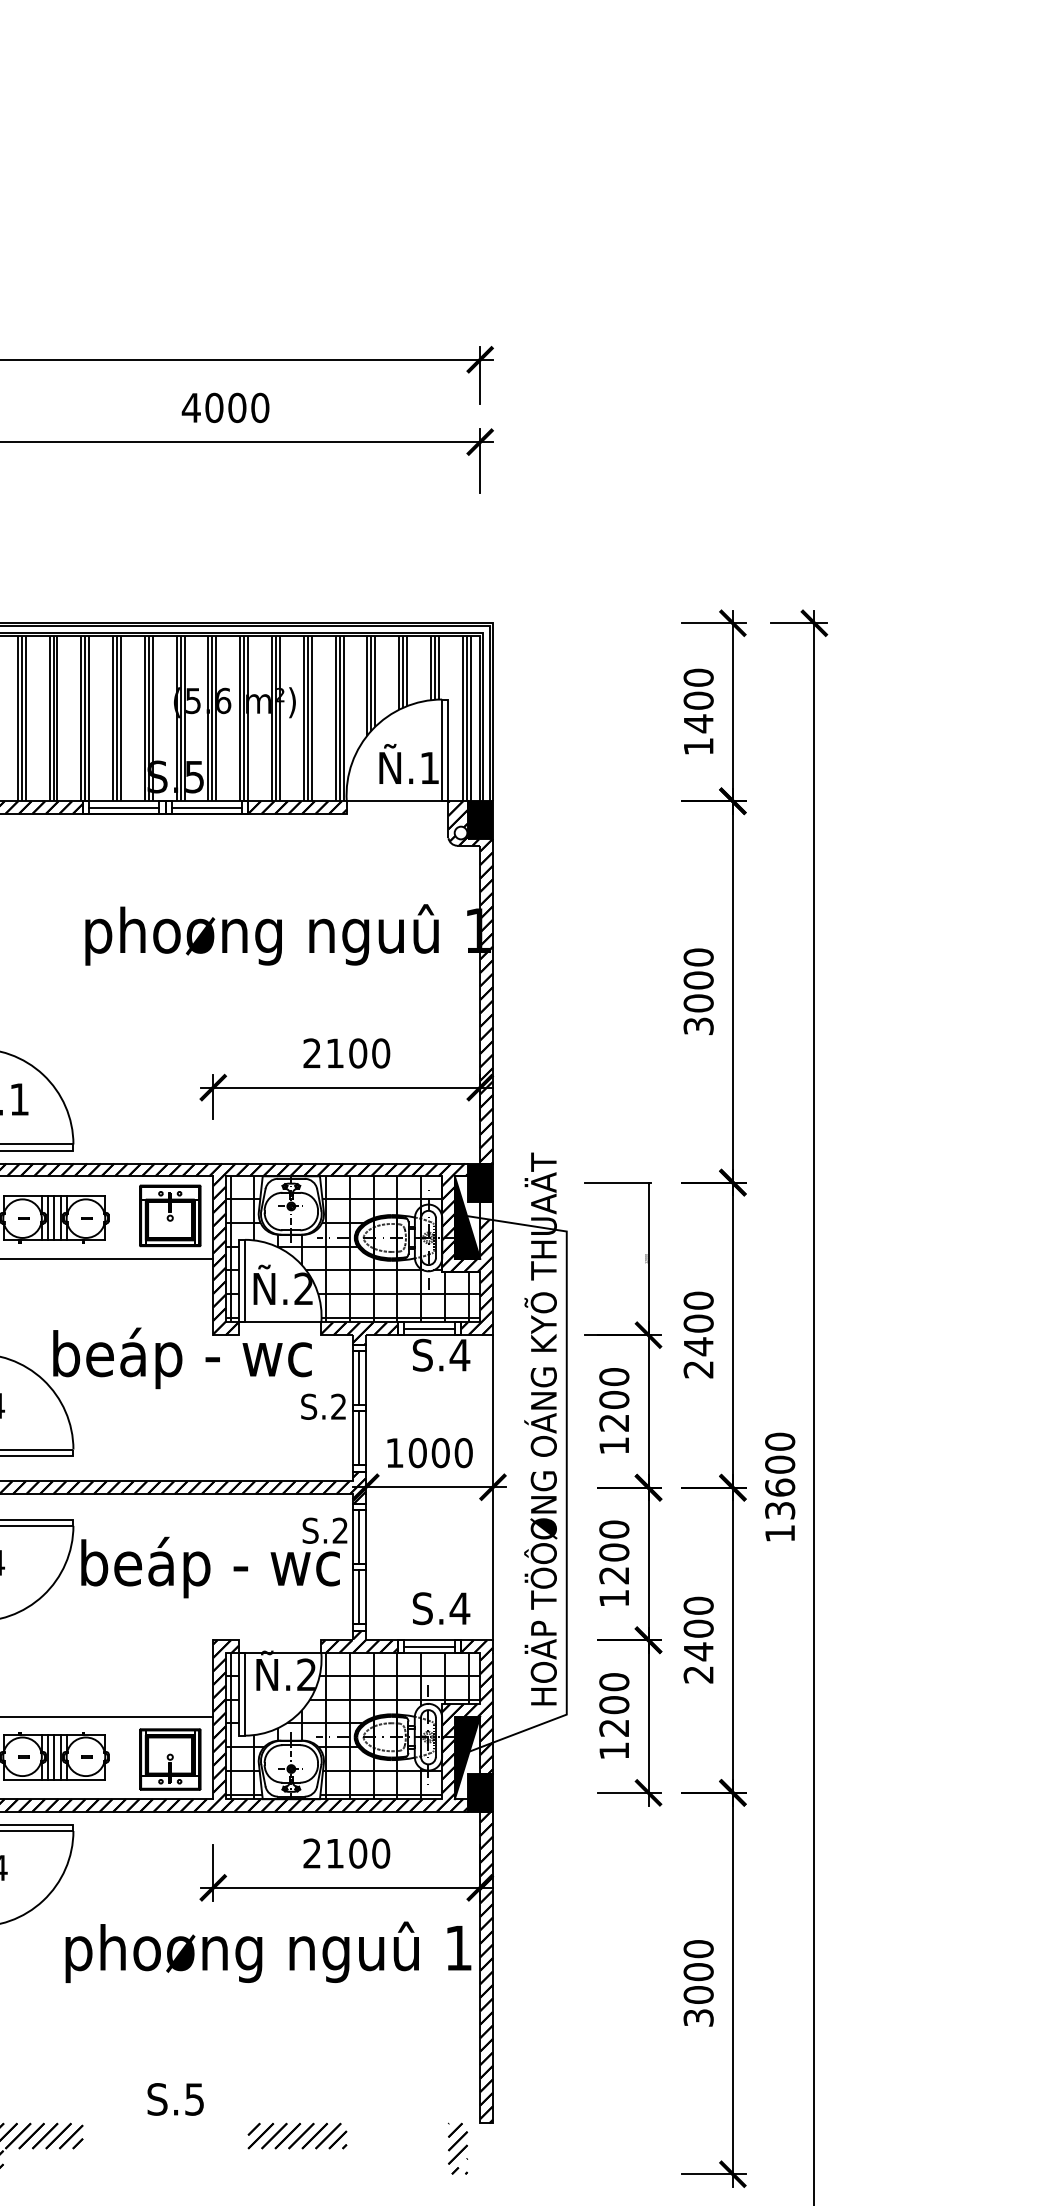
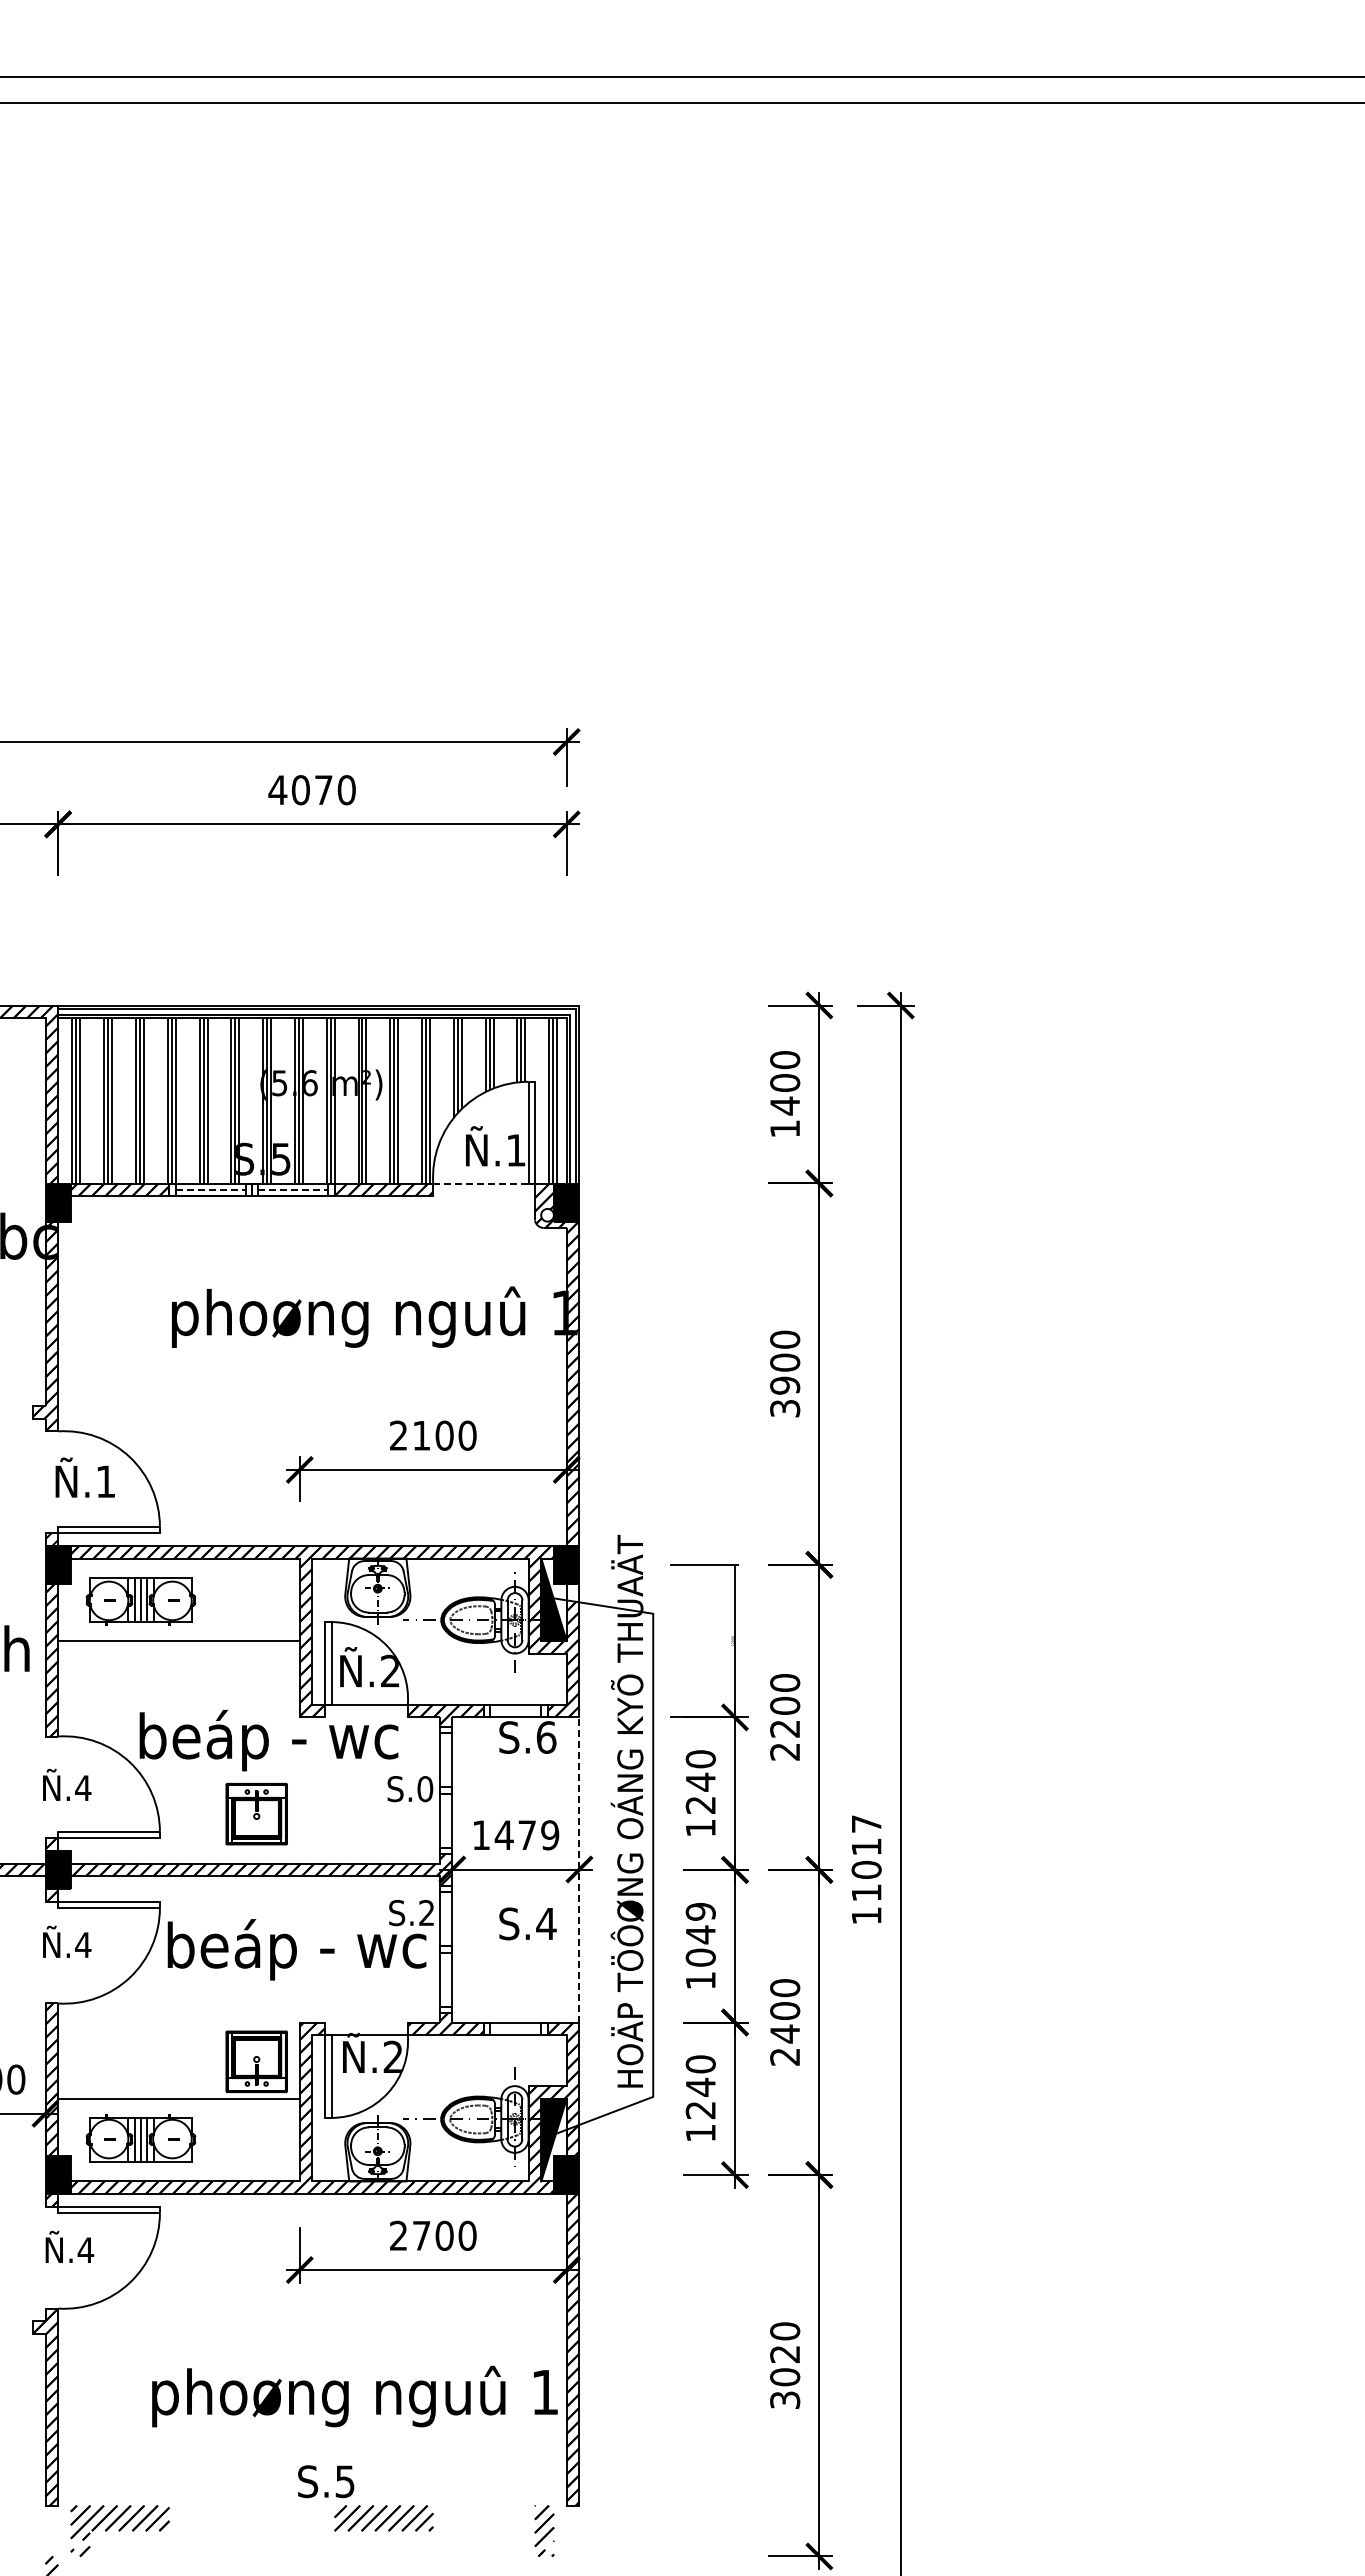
text: (237, 408) -> (323, 790), 4000 -> 4070
line: (398, 801) -> (484, 1183), solid -> dashed
line: (124, 807) -> (210, 1189), solid -> dashed
line: (207, 807) -> (293, 1189), solid -> dashed
text: (699, 1003) -> (785, 1385), 3000 -> 3900
part: (170, 1216) -> (256, 1814), moved
hatch: (353, 1249) -> (439, 1631), removed
line: (429, 1329) -> (515, 1711), removed
text: (698, 1346) -> (784, 1728), 2400 -> 2200
text: (460, 1355) -> (546, 1737), S.4 -> S.6
line: (359, 1378) -> (445, 1760), removed
text: (614, 1399) -> (700, 1781), 1200 -> 1240
text: (339, 1407) -> (425, 1789), S.2 -> S.0
line: (359, 1438) -> (445, 1820), removed
text: (440, 1453) -> (526, 1835), 1000 -> 1479
text: (780, 1476) -> (866, 1858), 13600 -> 11017
line: (493, 1487) -> (579, 1869), solid -> dashed
line: (359, 1537) -> (445, 1919), removed
text: (614, 1552) -> (700, 1934), 1200 -> 1049
line: (359, 1597) -> (445, 1979), removed
text: (441, 1608) -> (527, 1923), moved
line: (429, 1646) -> (515, 2028), removed
text: (614, 1704) -> (700, 2086), 1200 -> 1240
hatch: (353, 1726) -> (439, 2108), removed
part: (170, 1759) -> (256, 2061), moved
text: (335, 1853) -> (421, 2235), 2100 -> 2700
text: (268, 1952) -> (354, 2396), moved
text: (699, 1972) -> (785, 2354), 3000 -> 3020
text: (176, 2099) -> (326, 2481), moved

